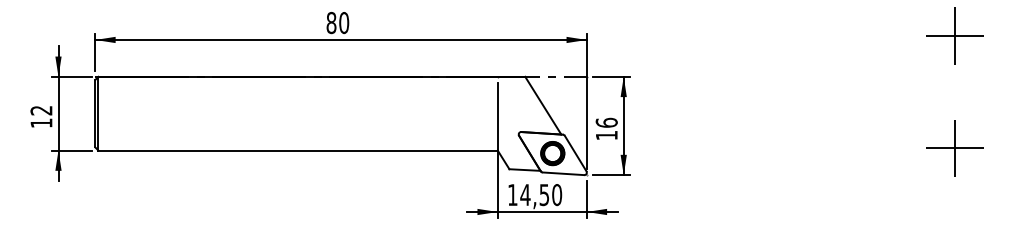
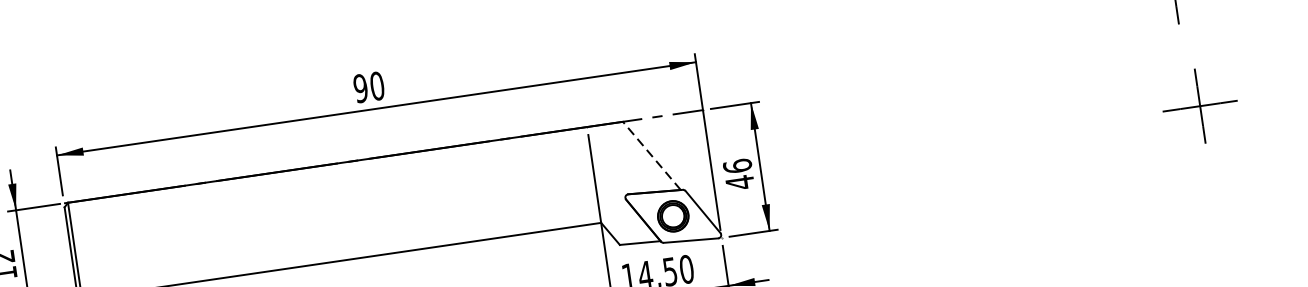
text: (331, 23) -> (360, 89), 80 -> 90
line: (543, 105) -> (652, 155), solid -> dashed
text: (606, 135) -> (739, 182), 16 -> 46
part: (954, 148) -> (1199, 106), moved

